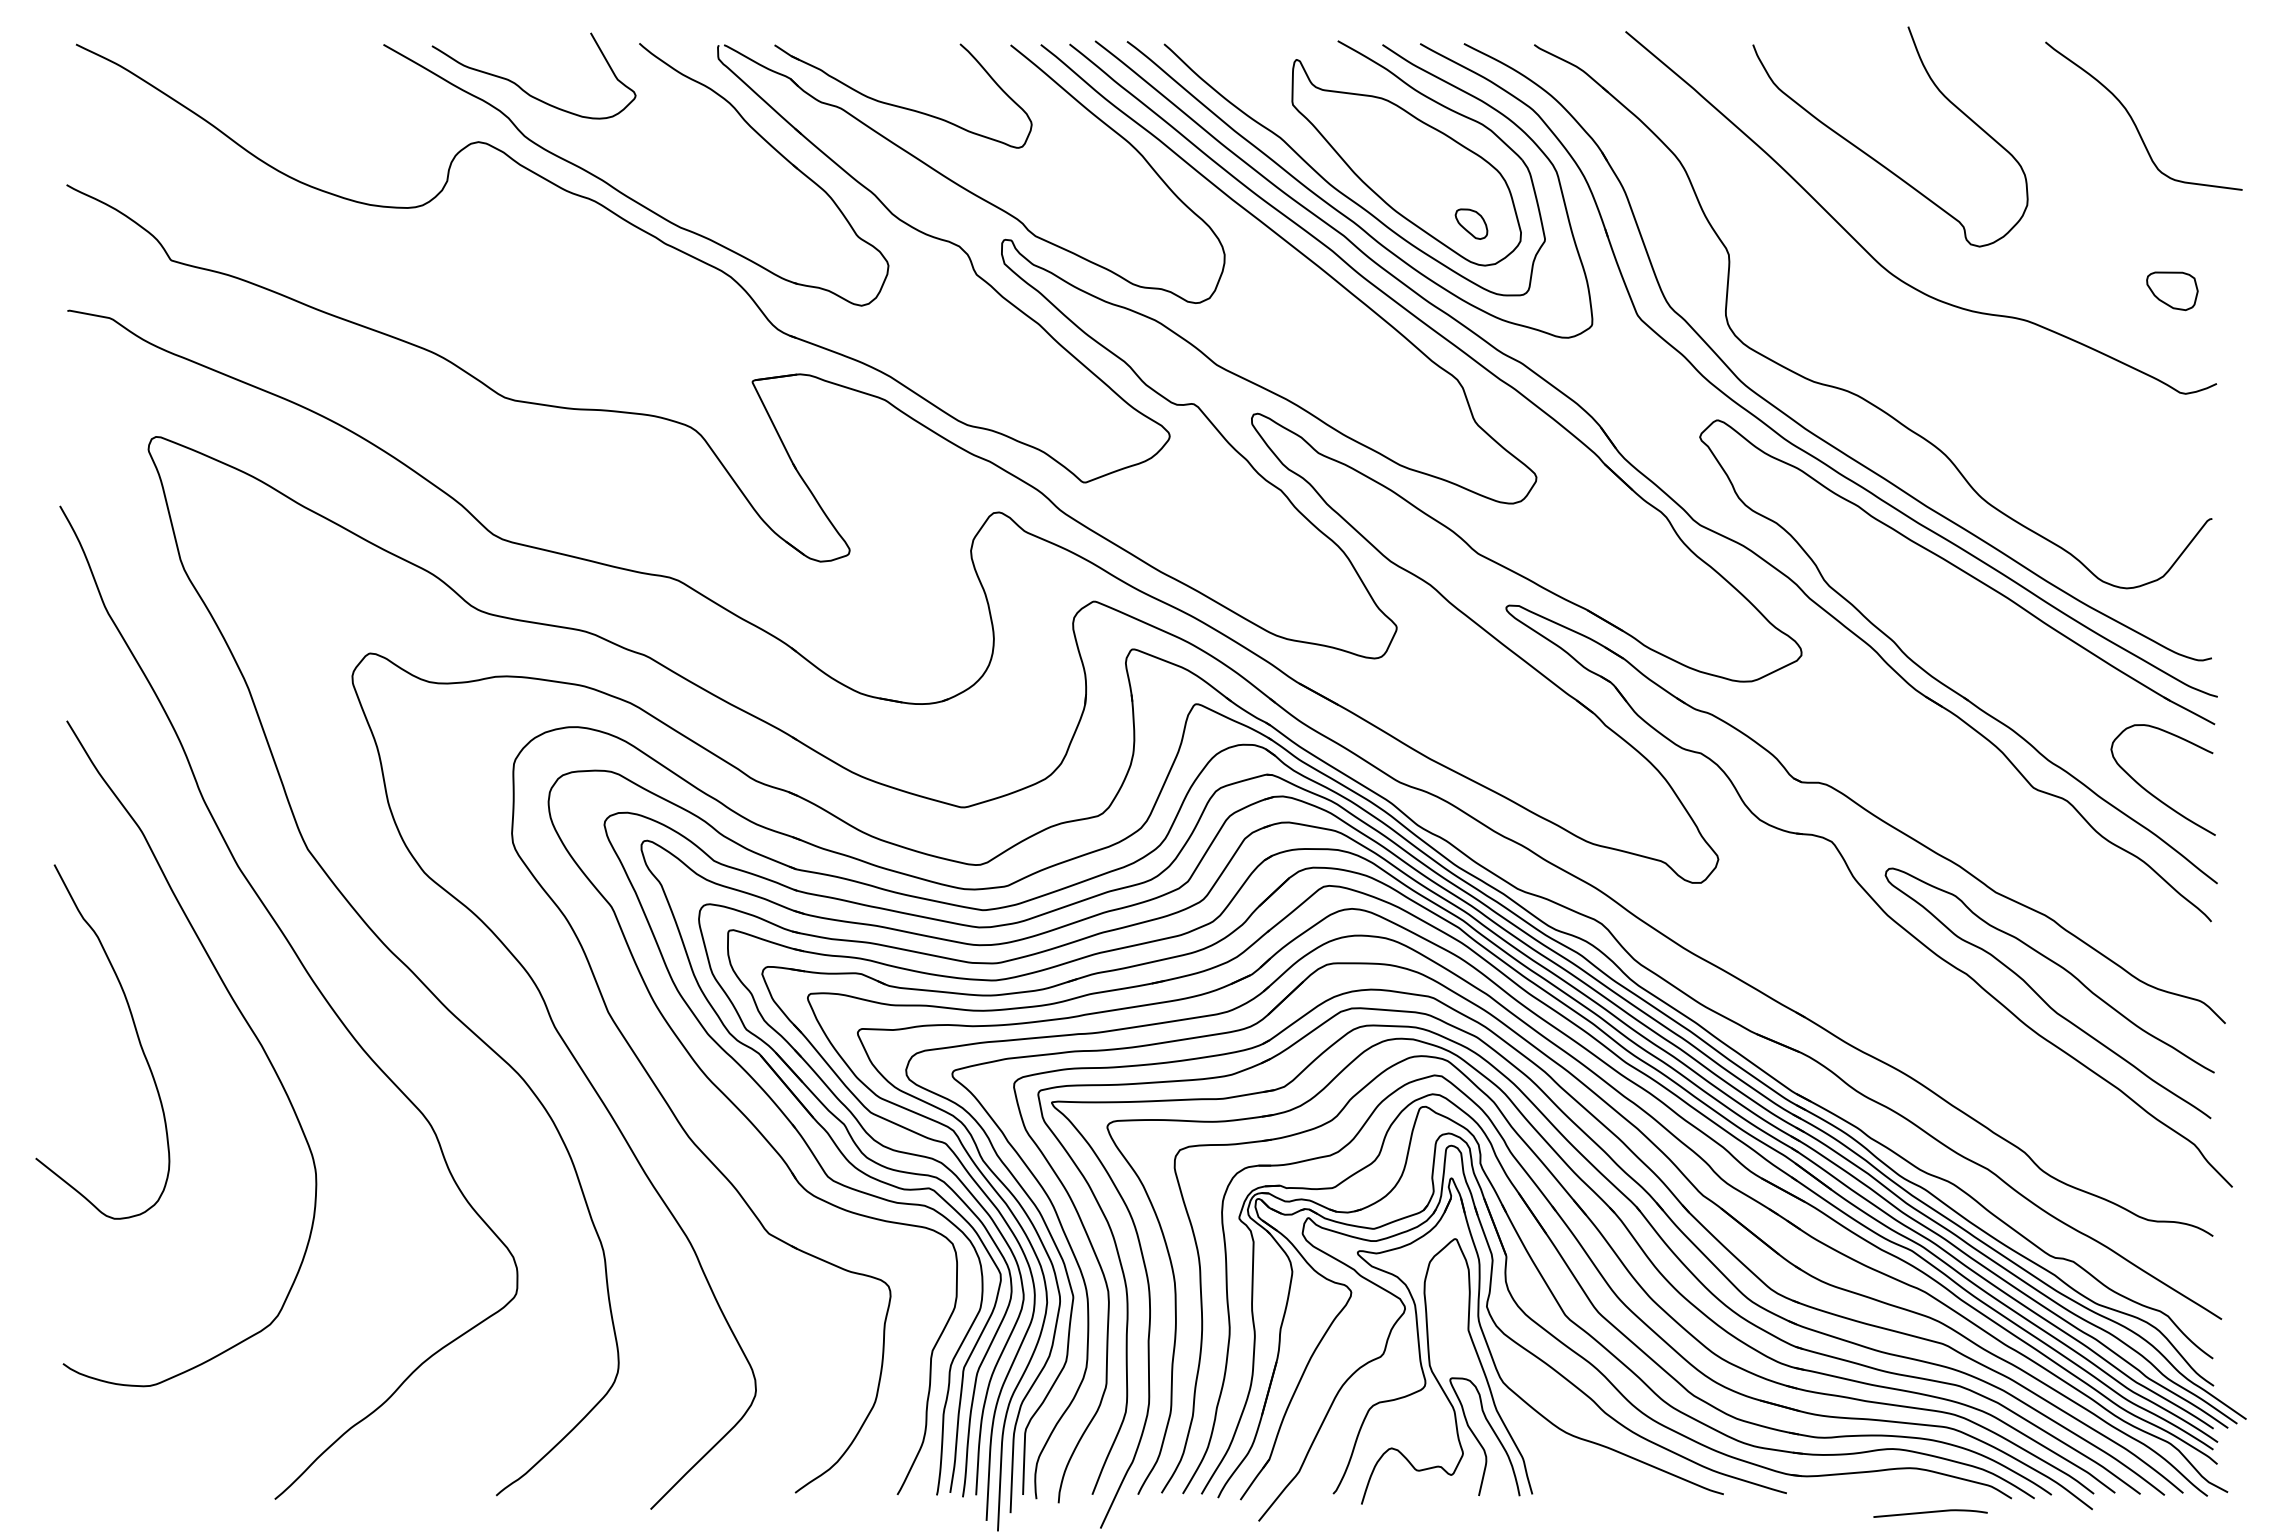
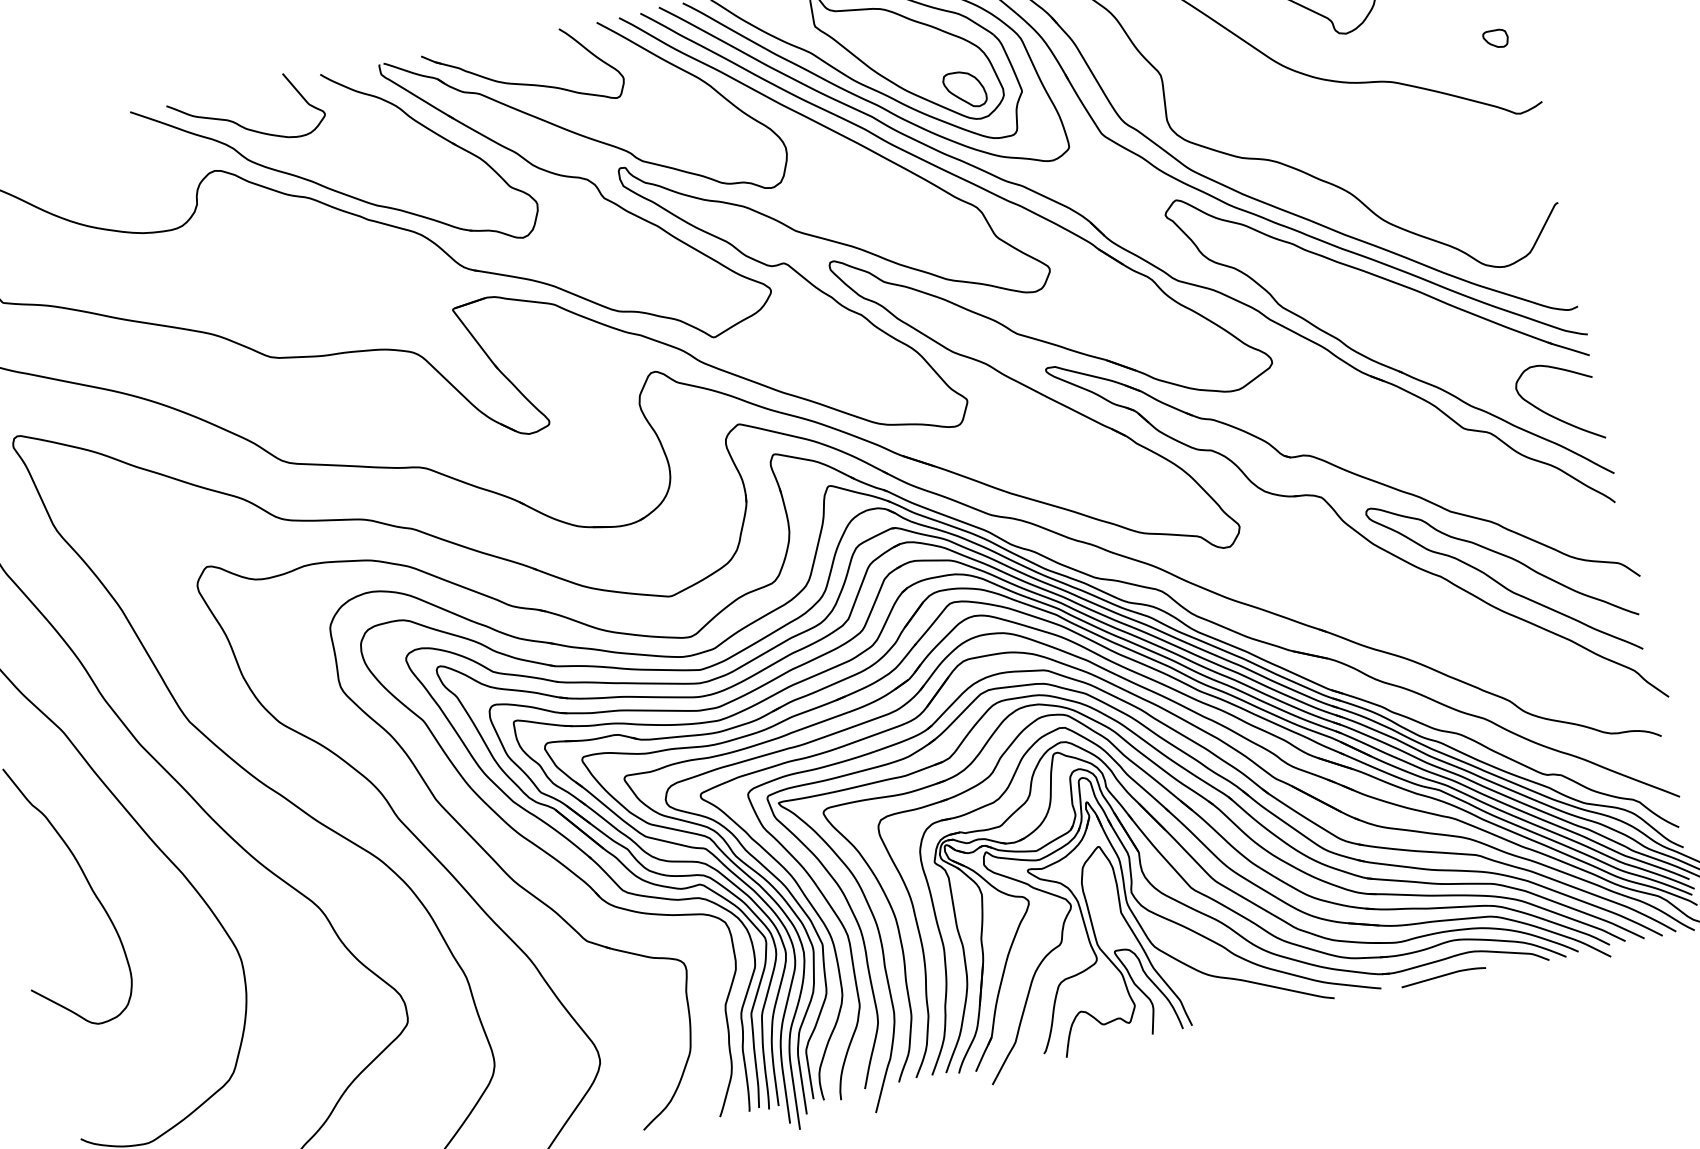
part: (1471, 223) -> (964, 89), size x1.67
part: (2172, 290) -> (1495, 38), size x0.62
curve: (1930, 1512) -> (1443, 975), moved

